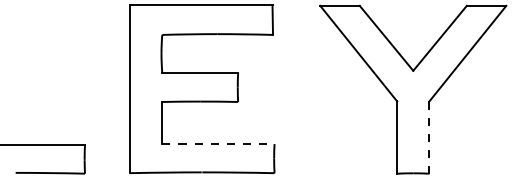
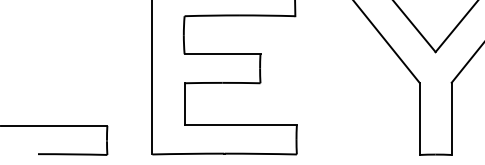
line: (429, 138) -> (451, 119), dashed -> solid
line: (218, 144) -> (240, 125), dashed -> solid

